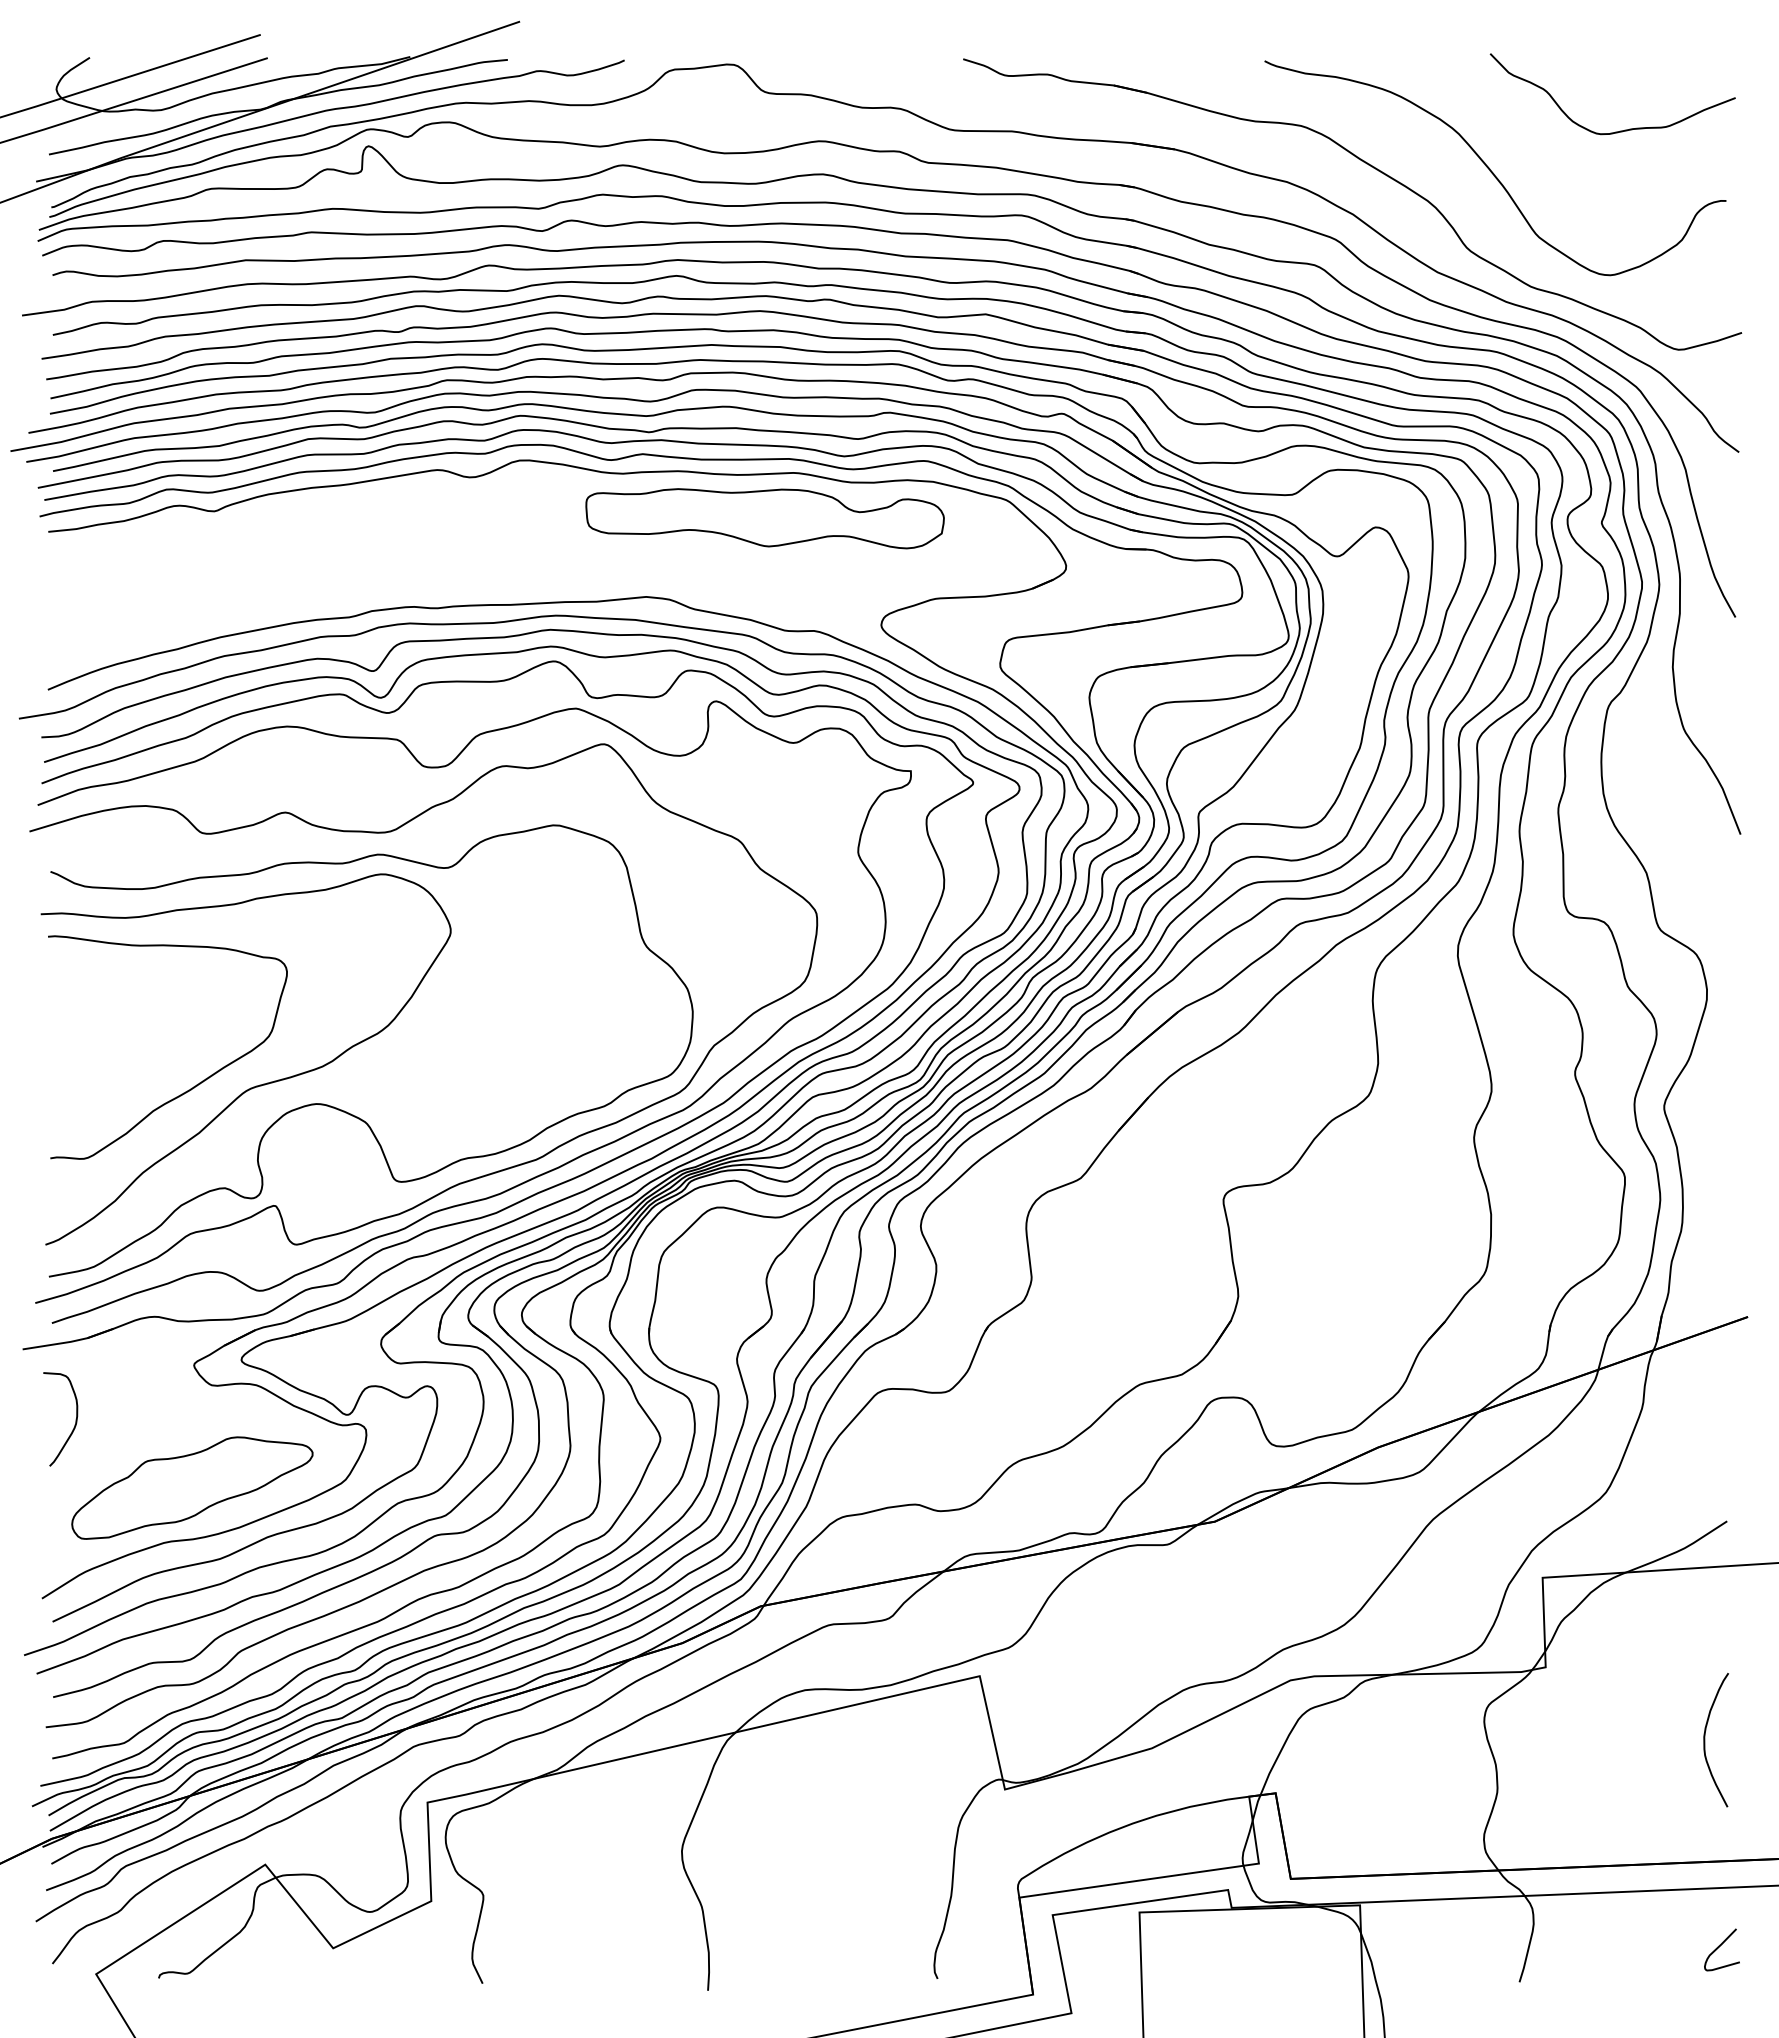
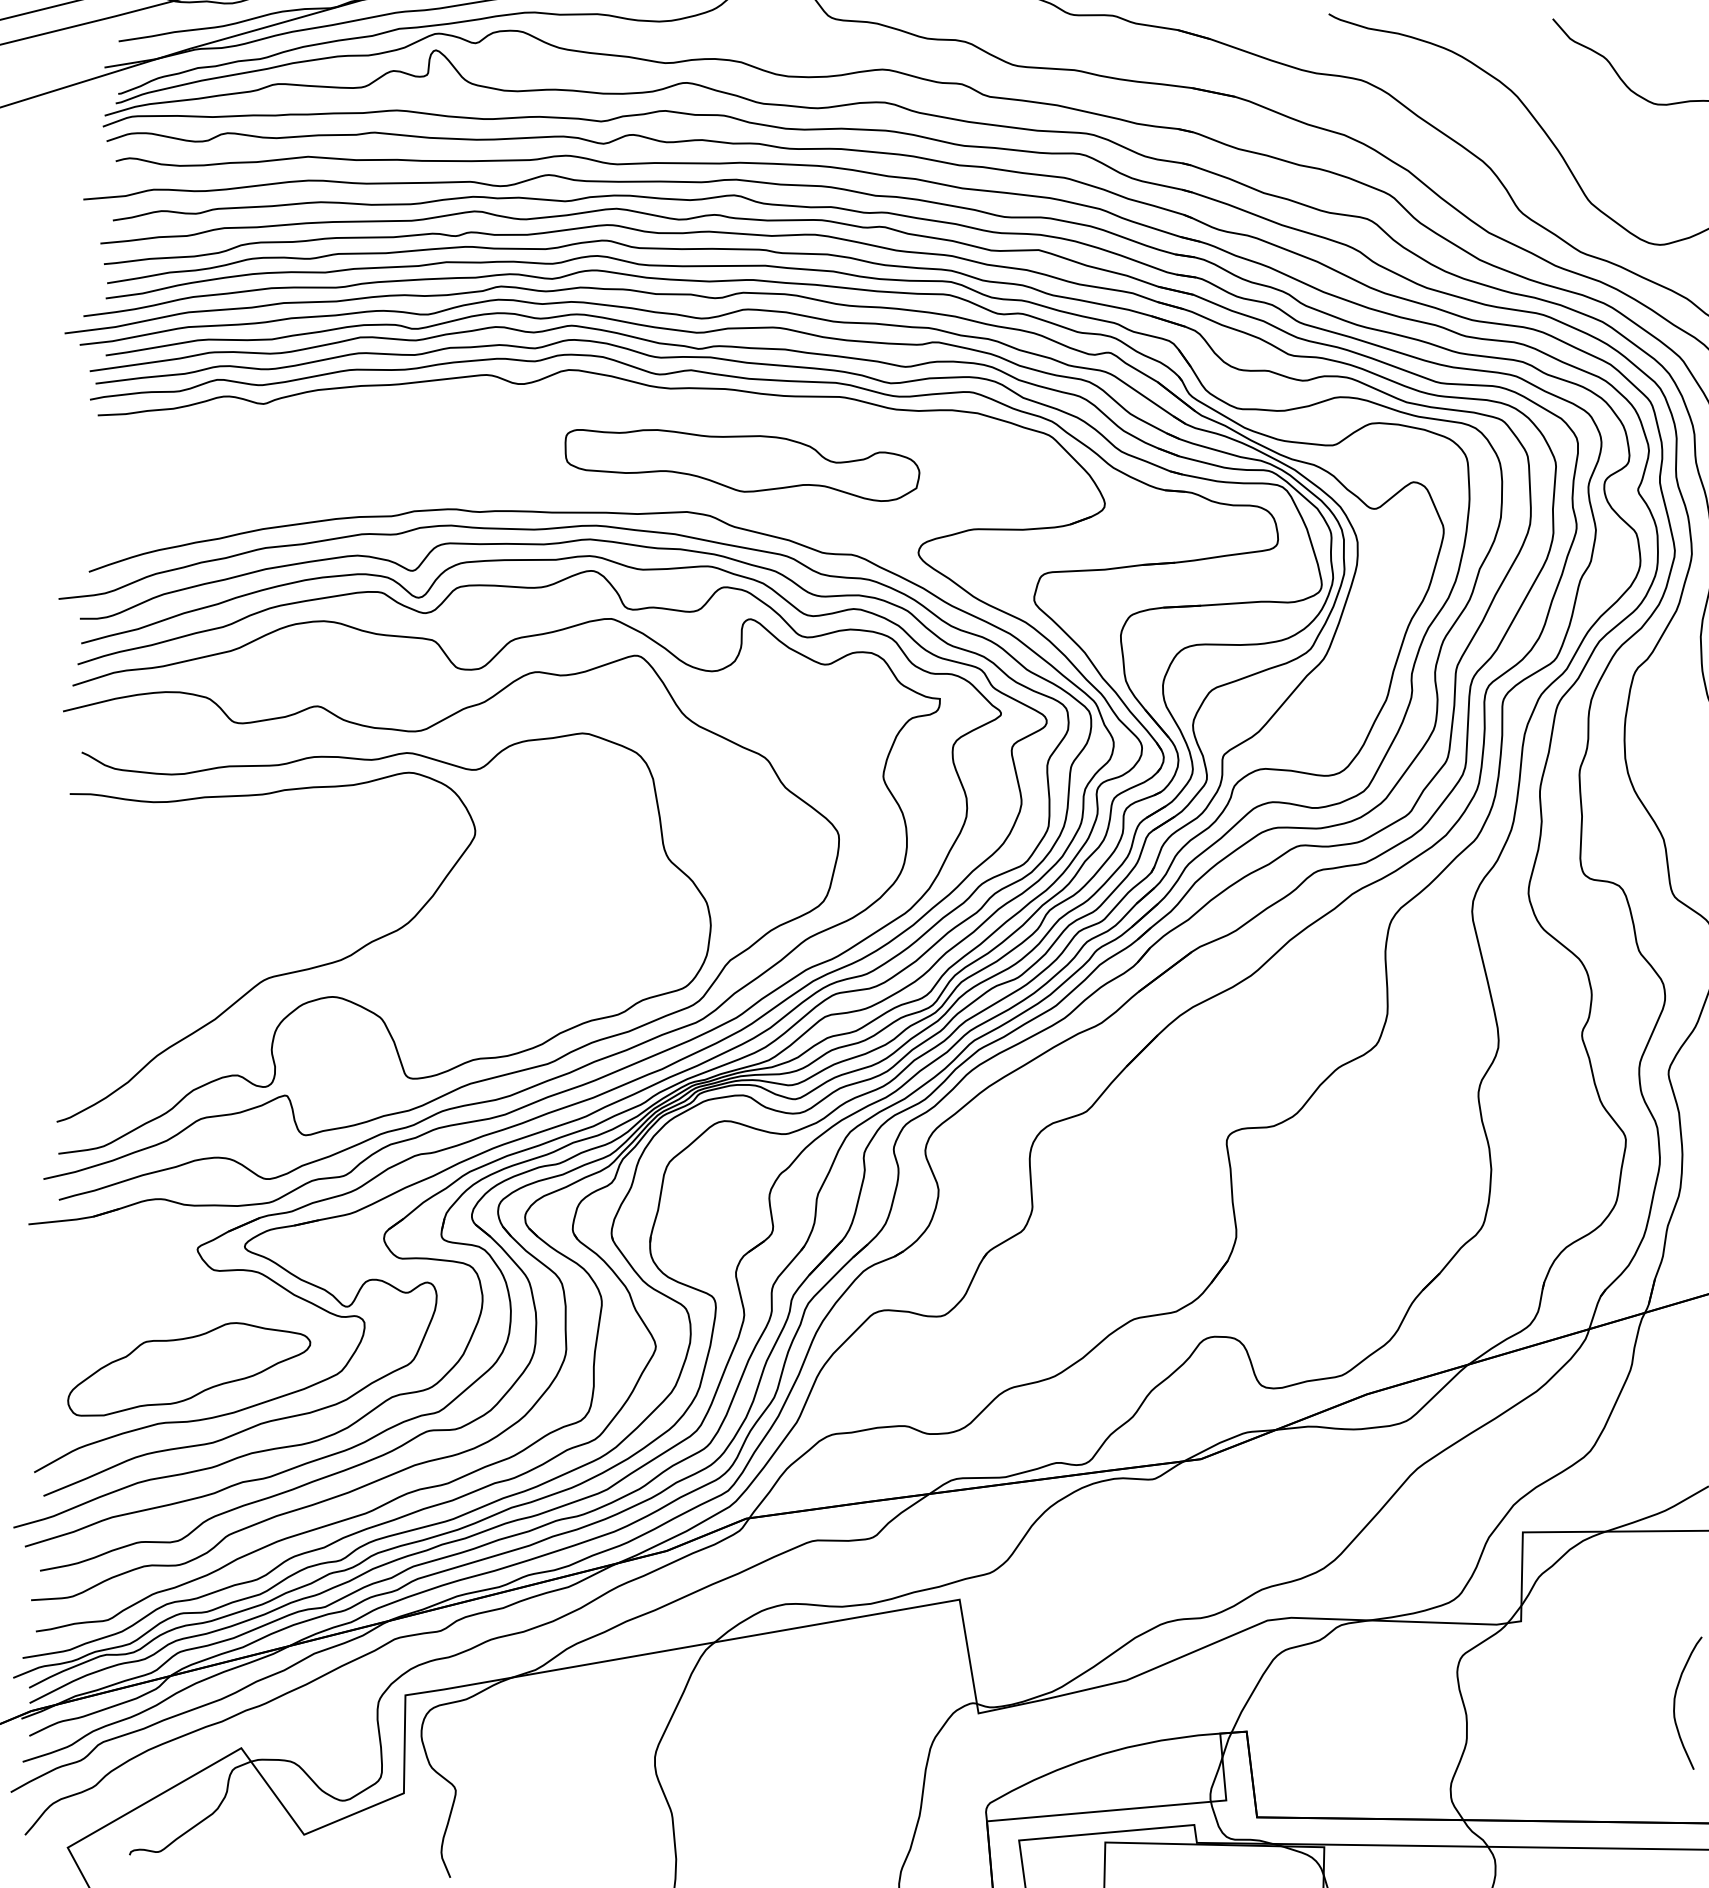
part: (764, 518) -> (741, 463), moved
curve: (193, 1086) -> (211, 972), removed
curve: (74, 1424) -> (75, 1301), removed

